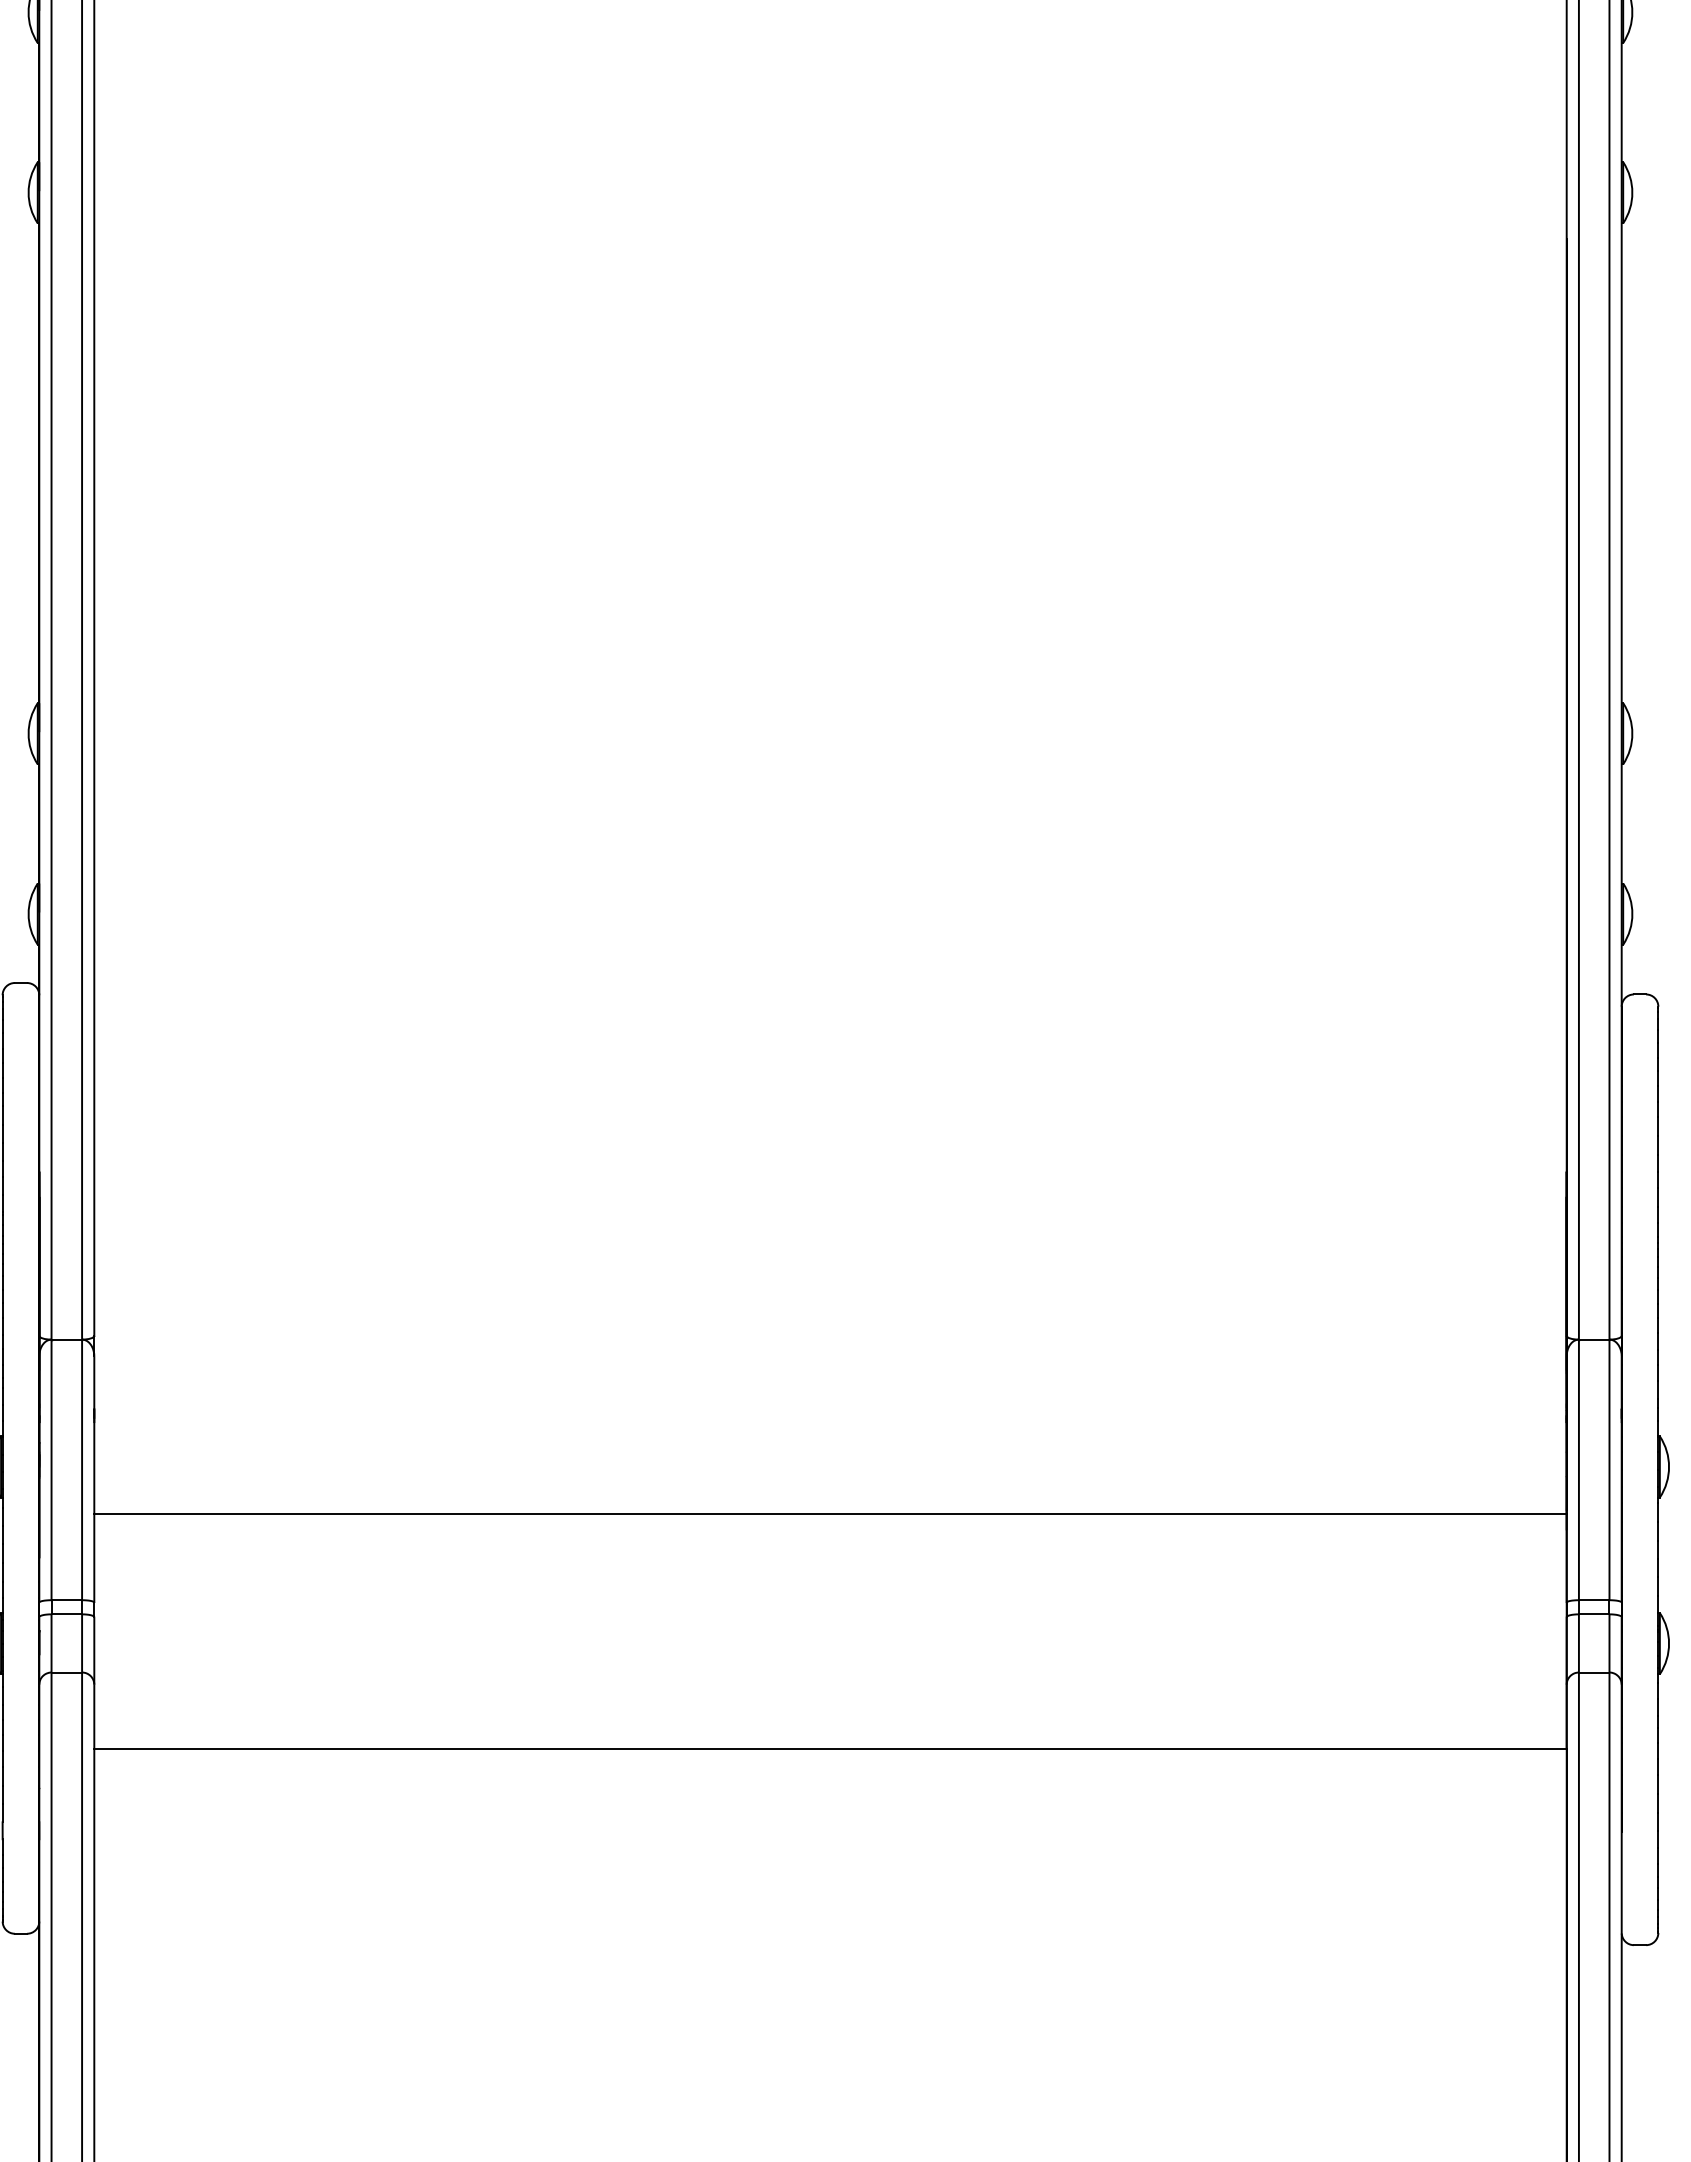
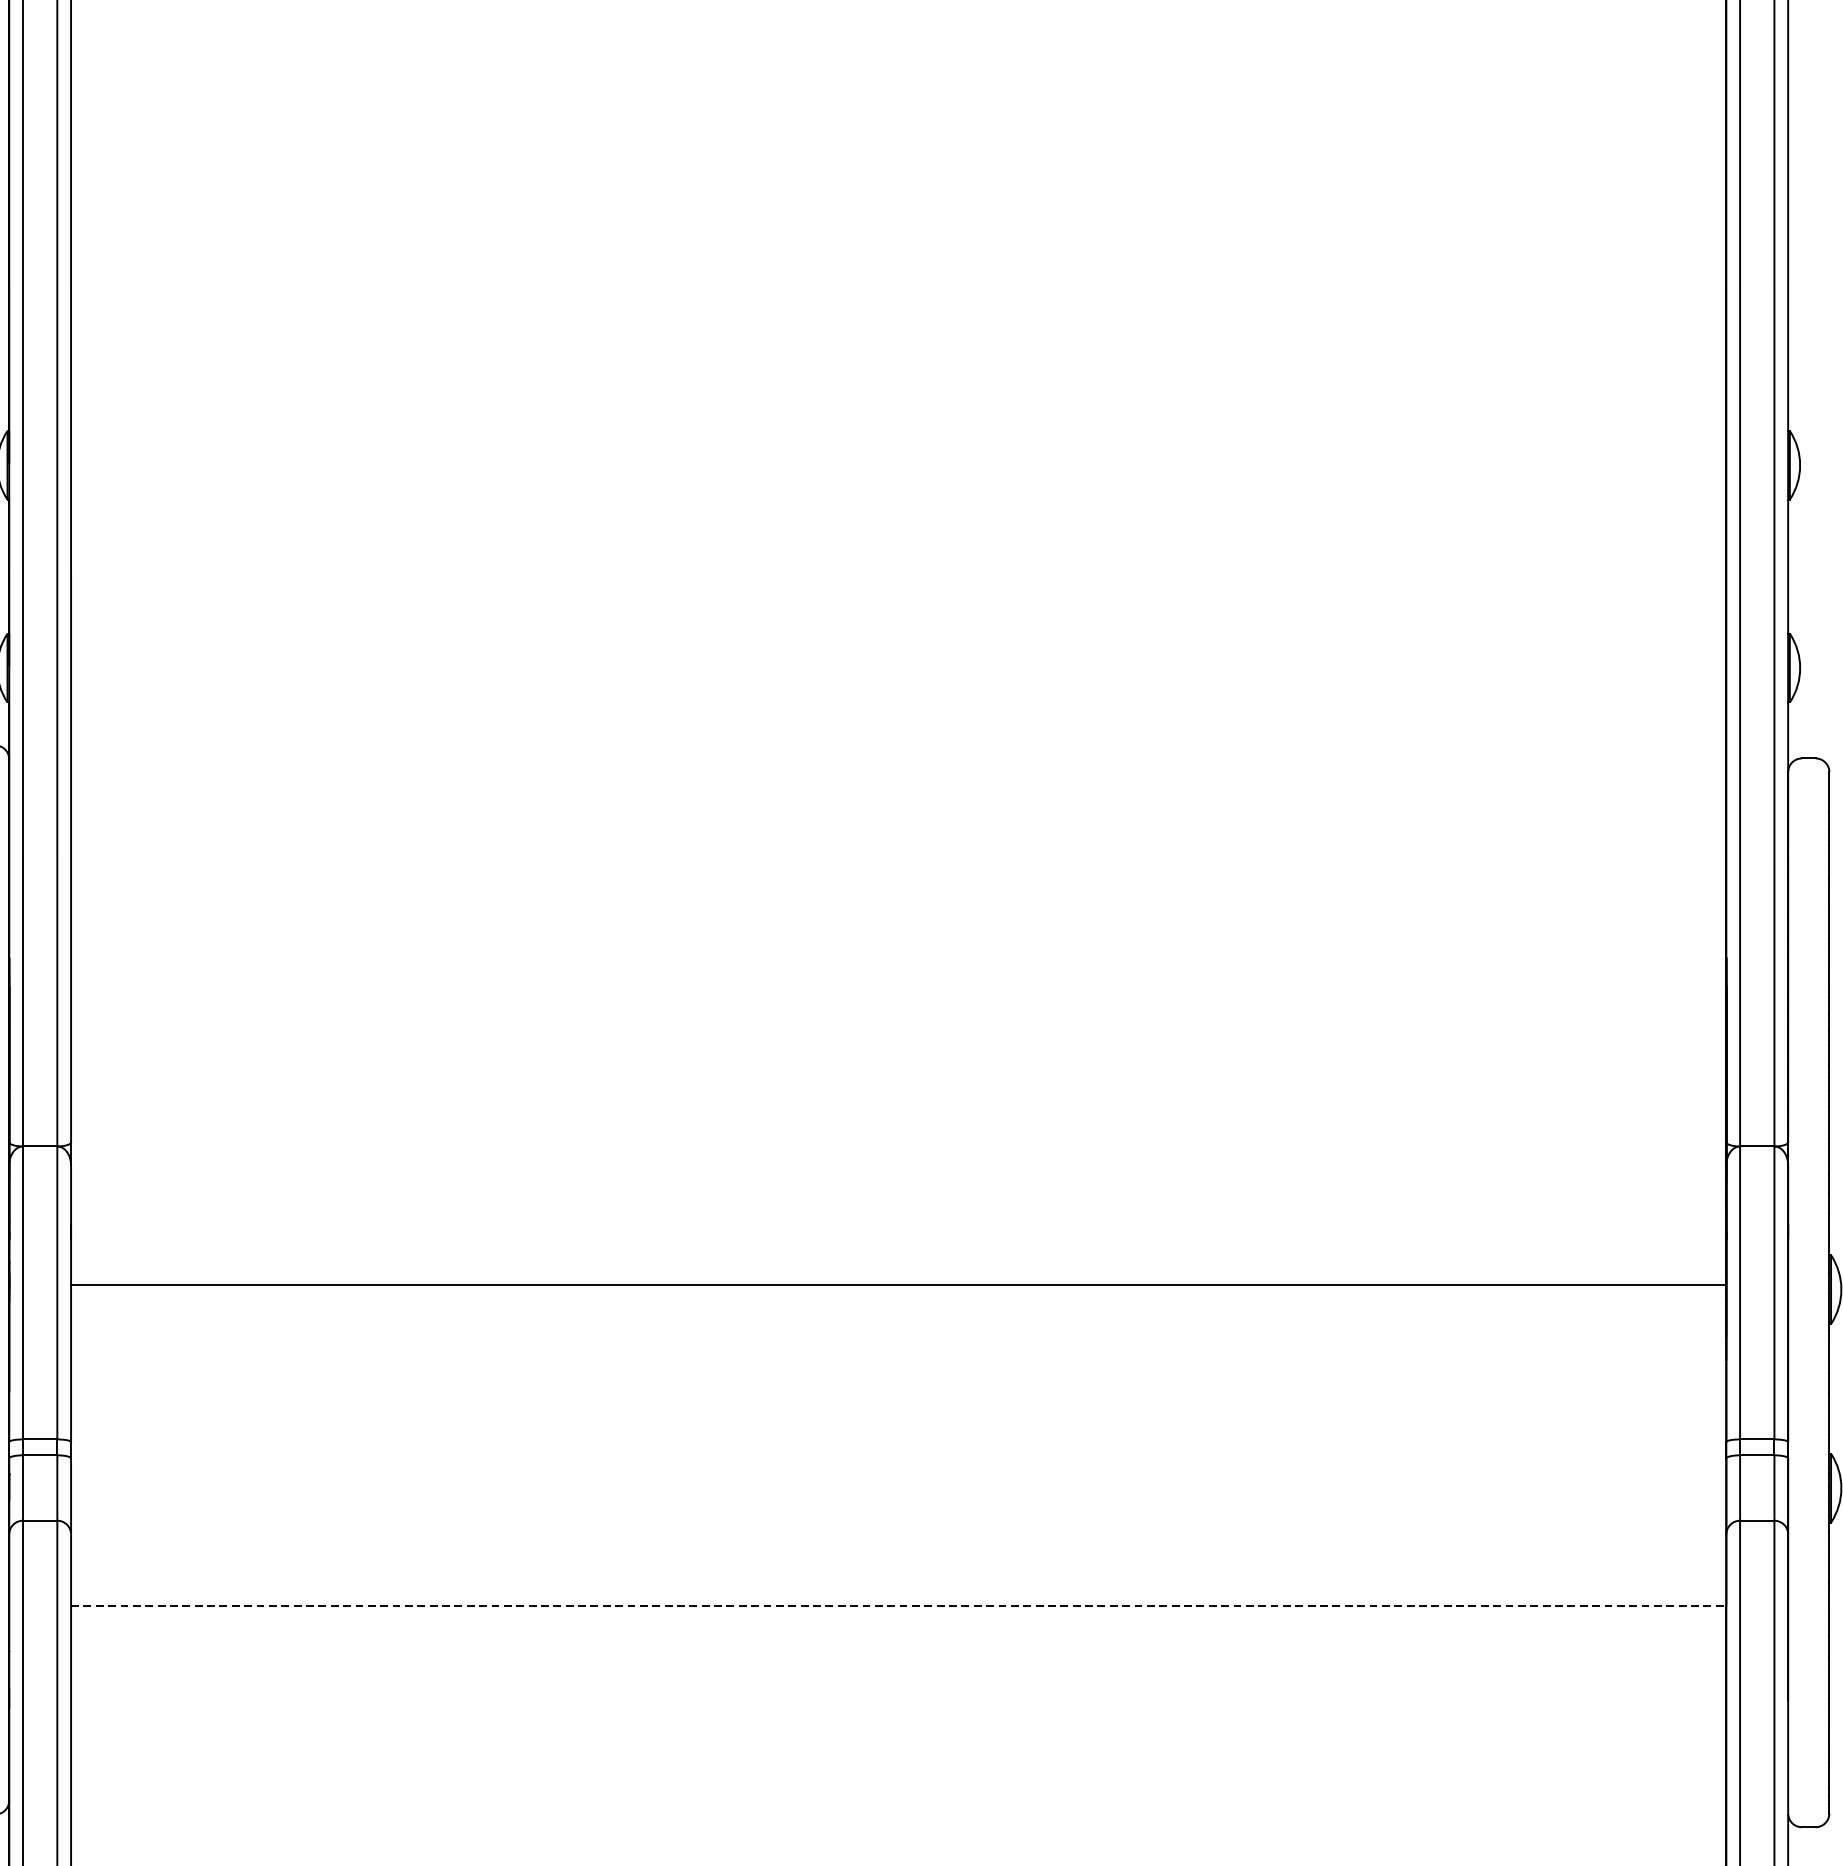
line: (830, 1513) -> (898, 1284), moved
line: (831, 1748) -> (899, 1606), solid -> dashed

